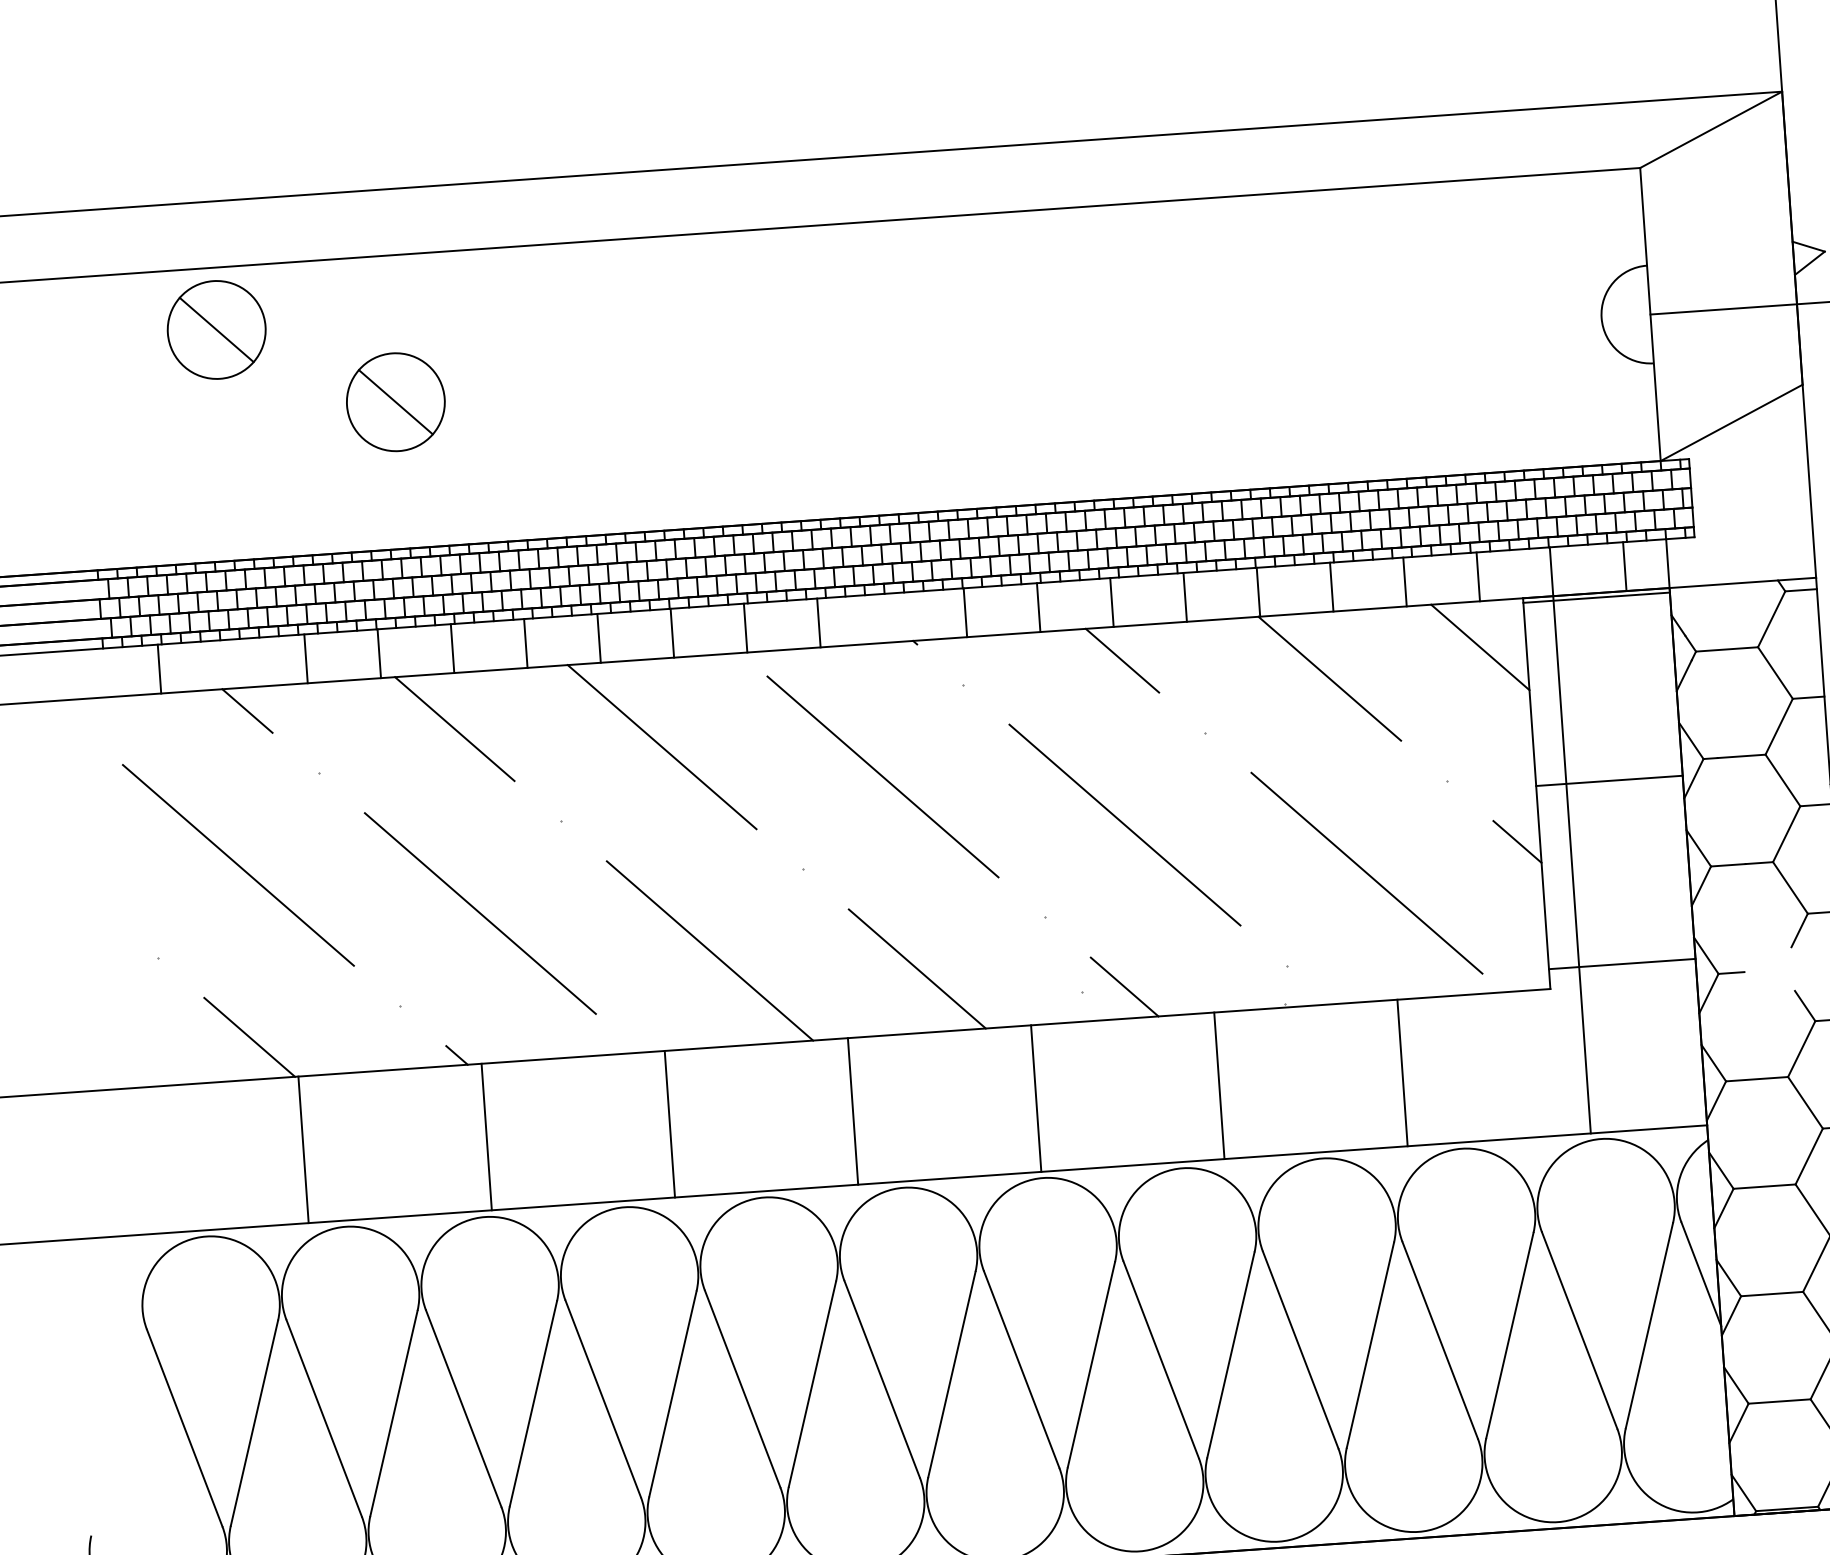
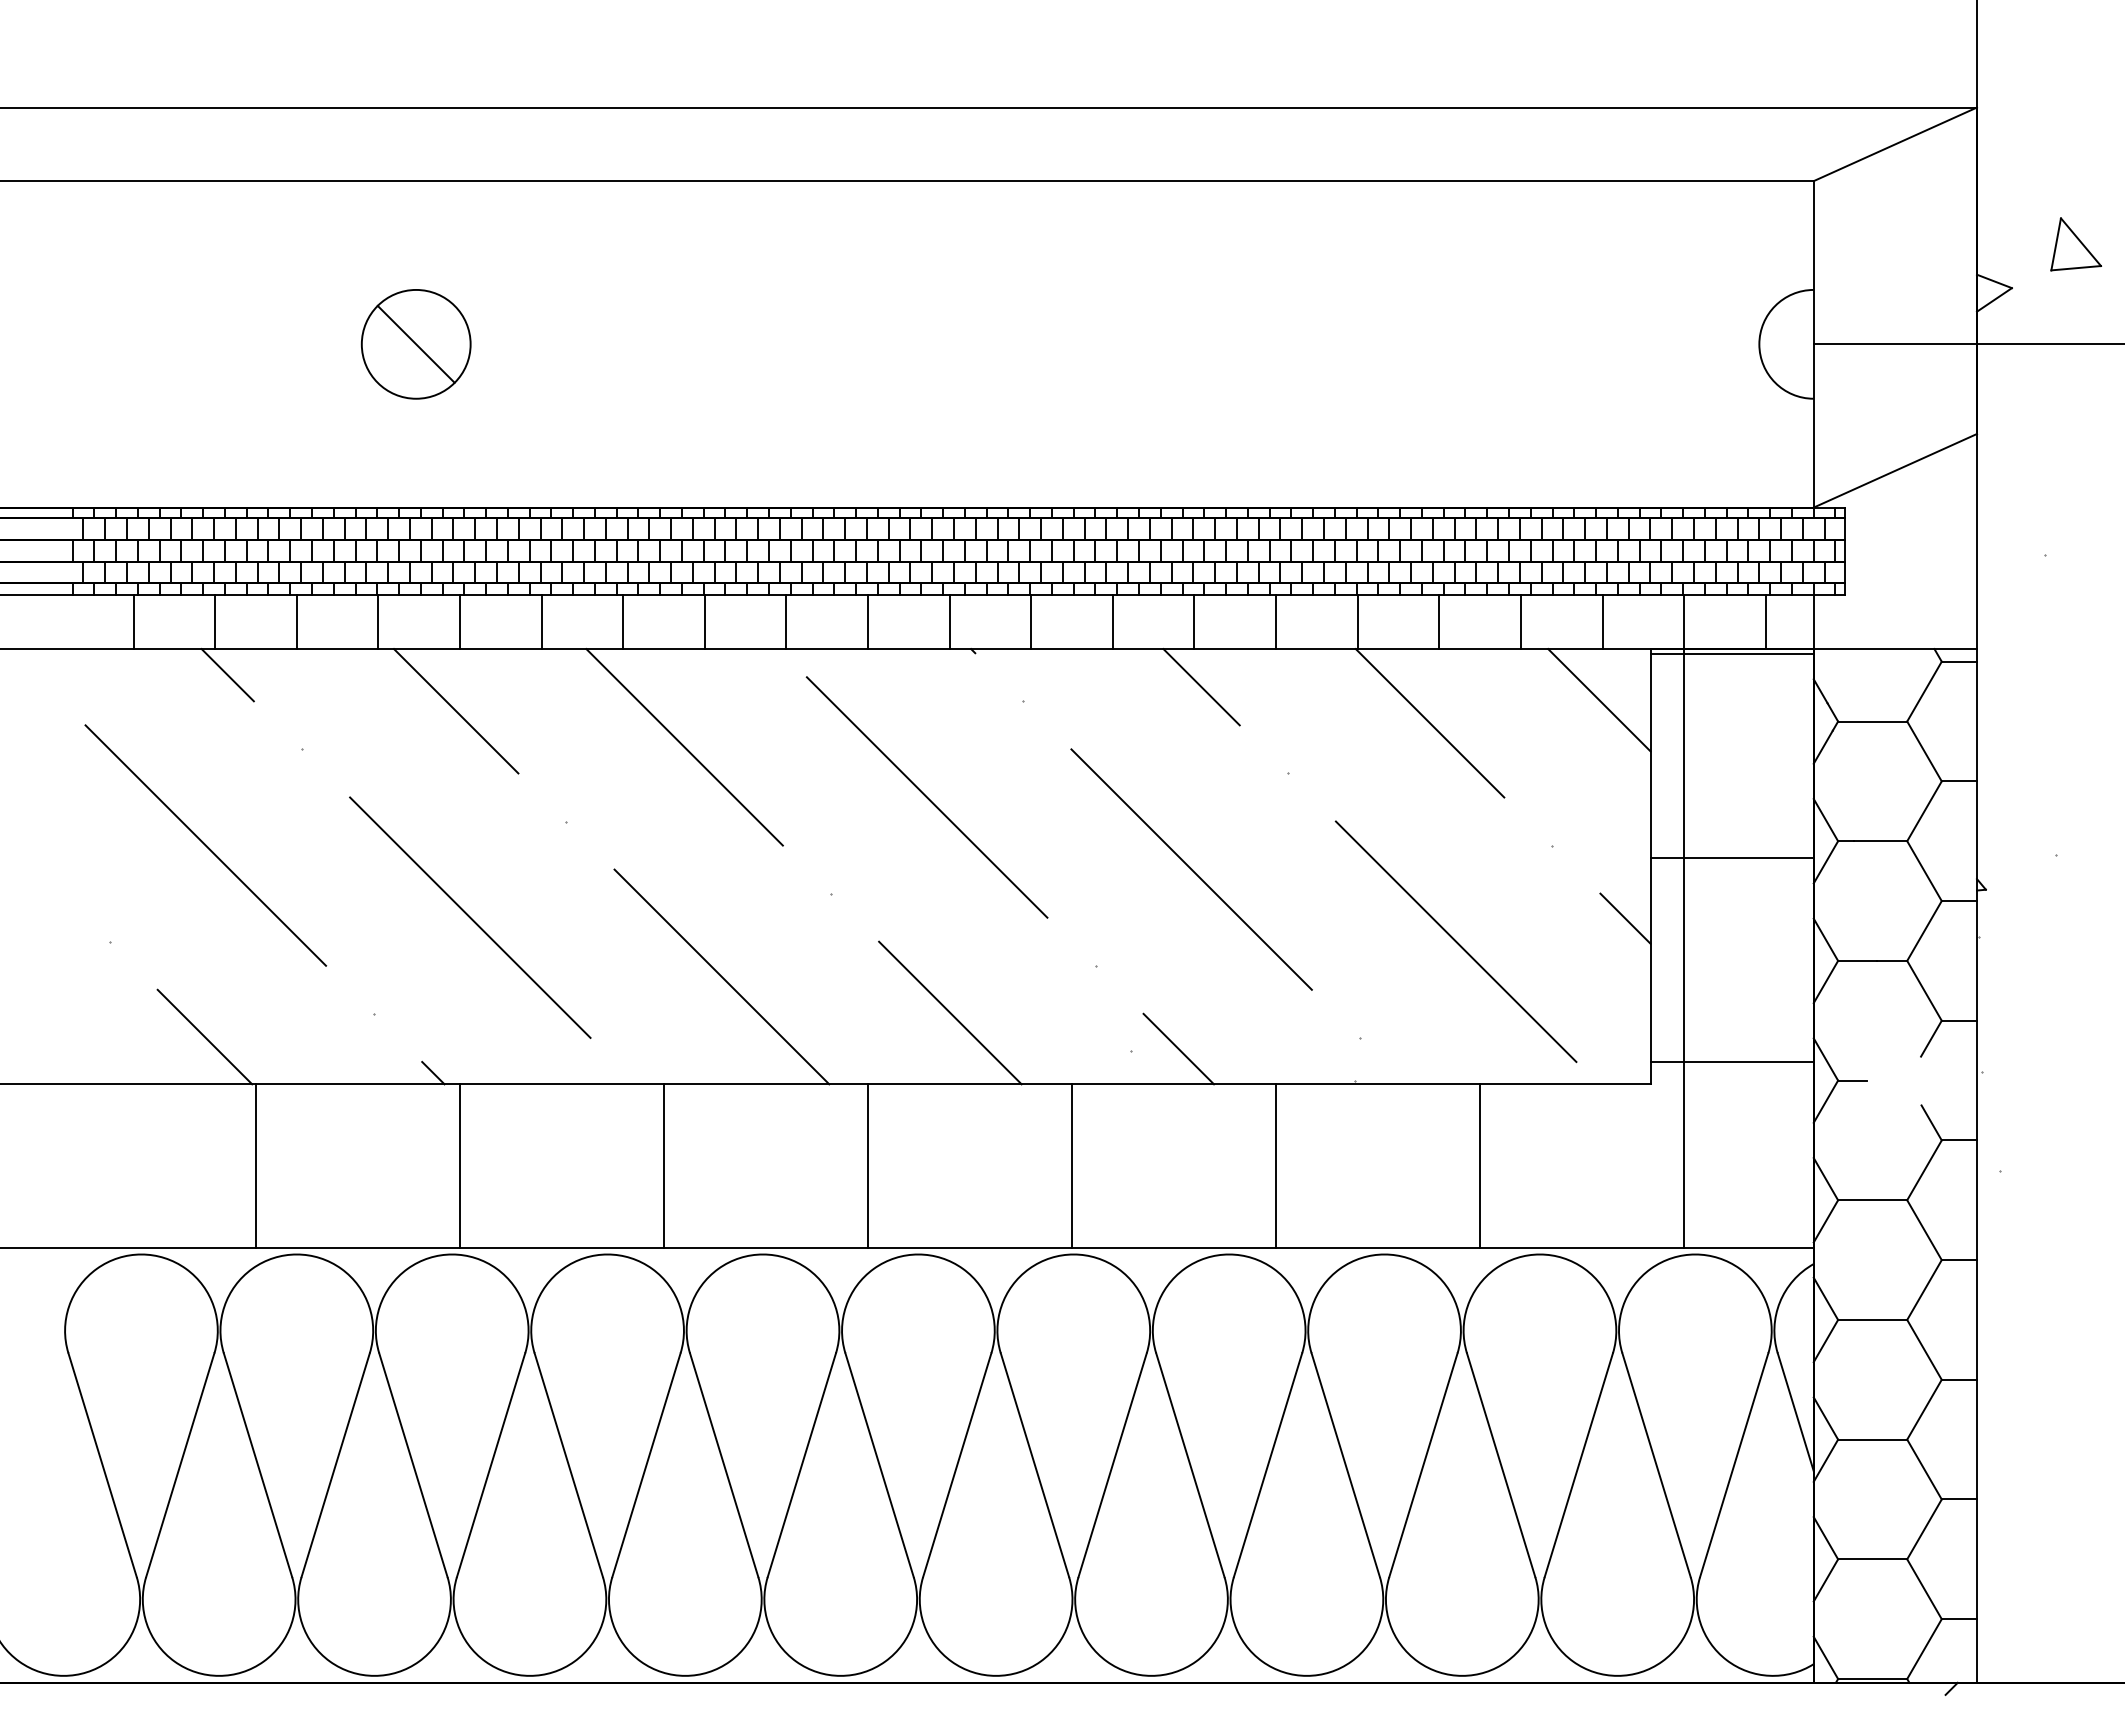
part: (216, 330) -> (222, 250), removed
line: (892, 617) -> (949, 621), added
line: (233, 663) -> (215, 621), added

